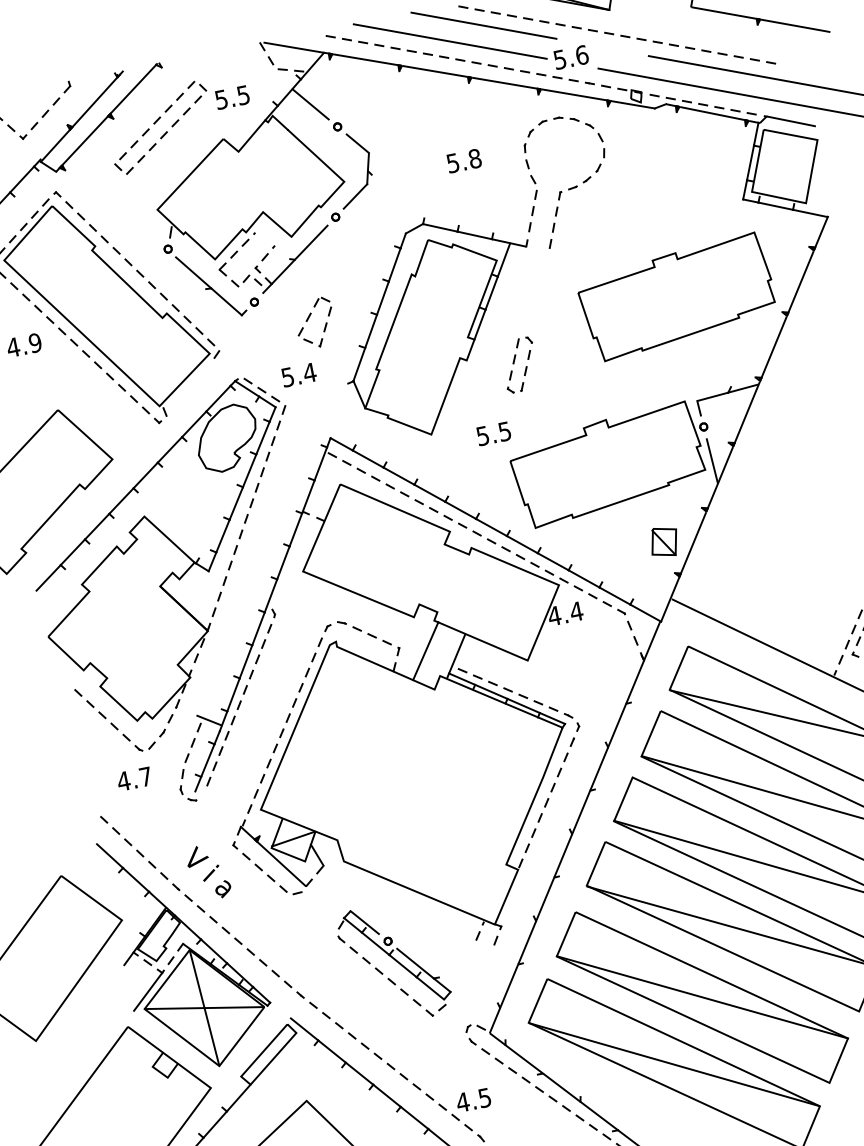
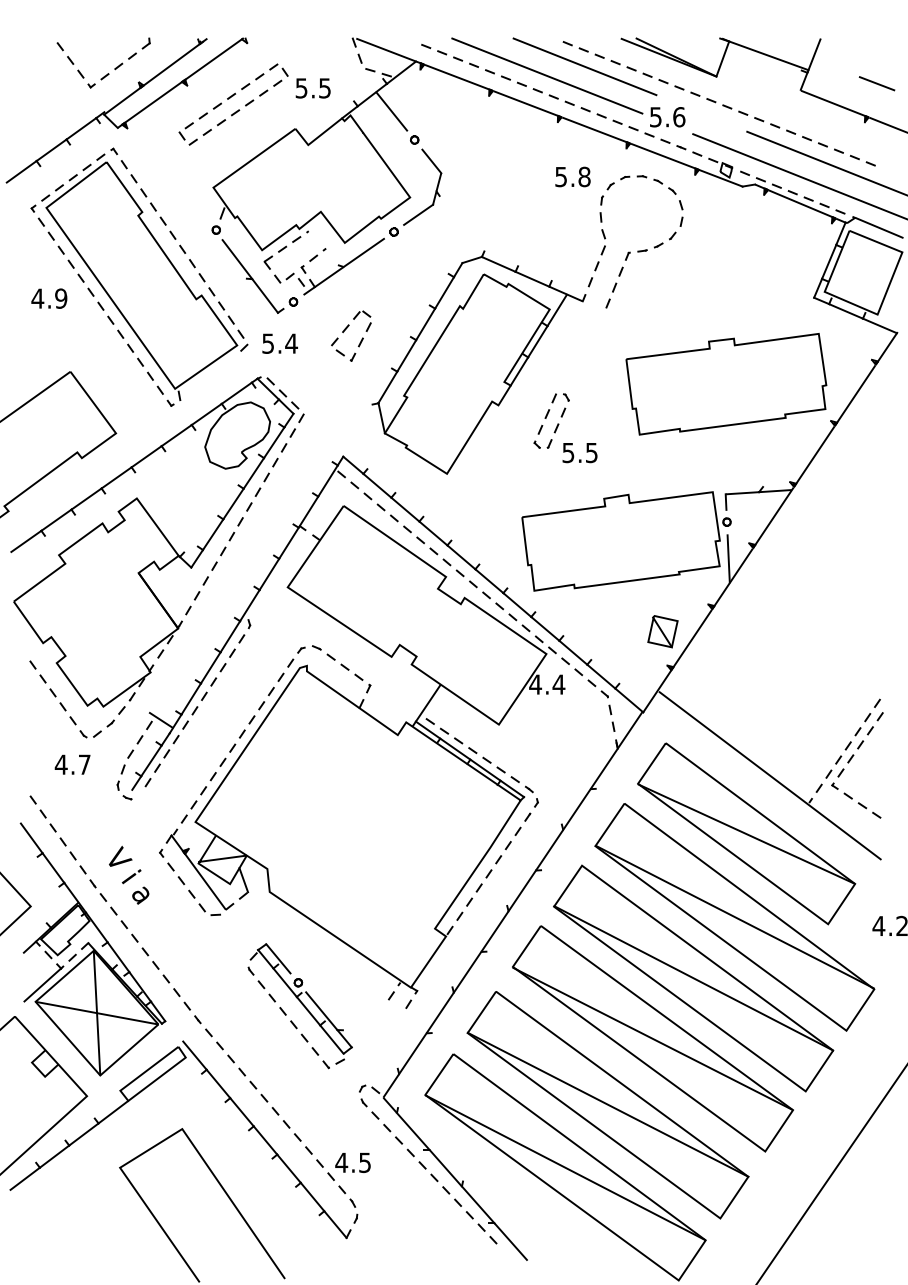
text: (463, 160) -> (572, 176), moved
text: (298, 374) -> (279, 343), moved
text: (493, 434) -> (579, 453), moved
line: (425, 651) -> (396, 694), removed

